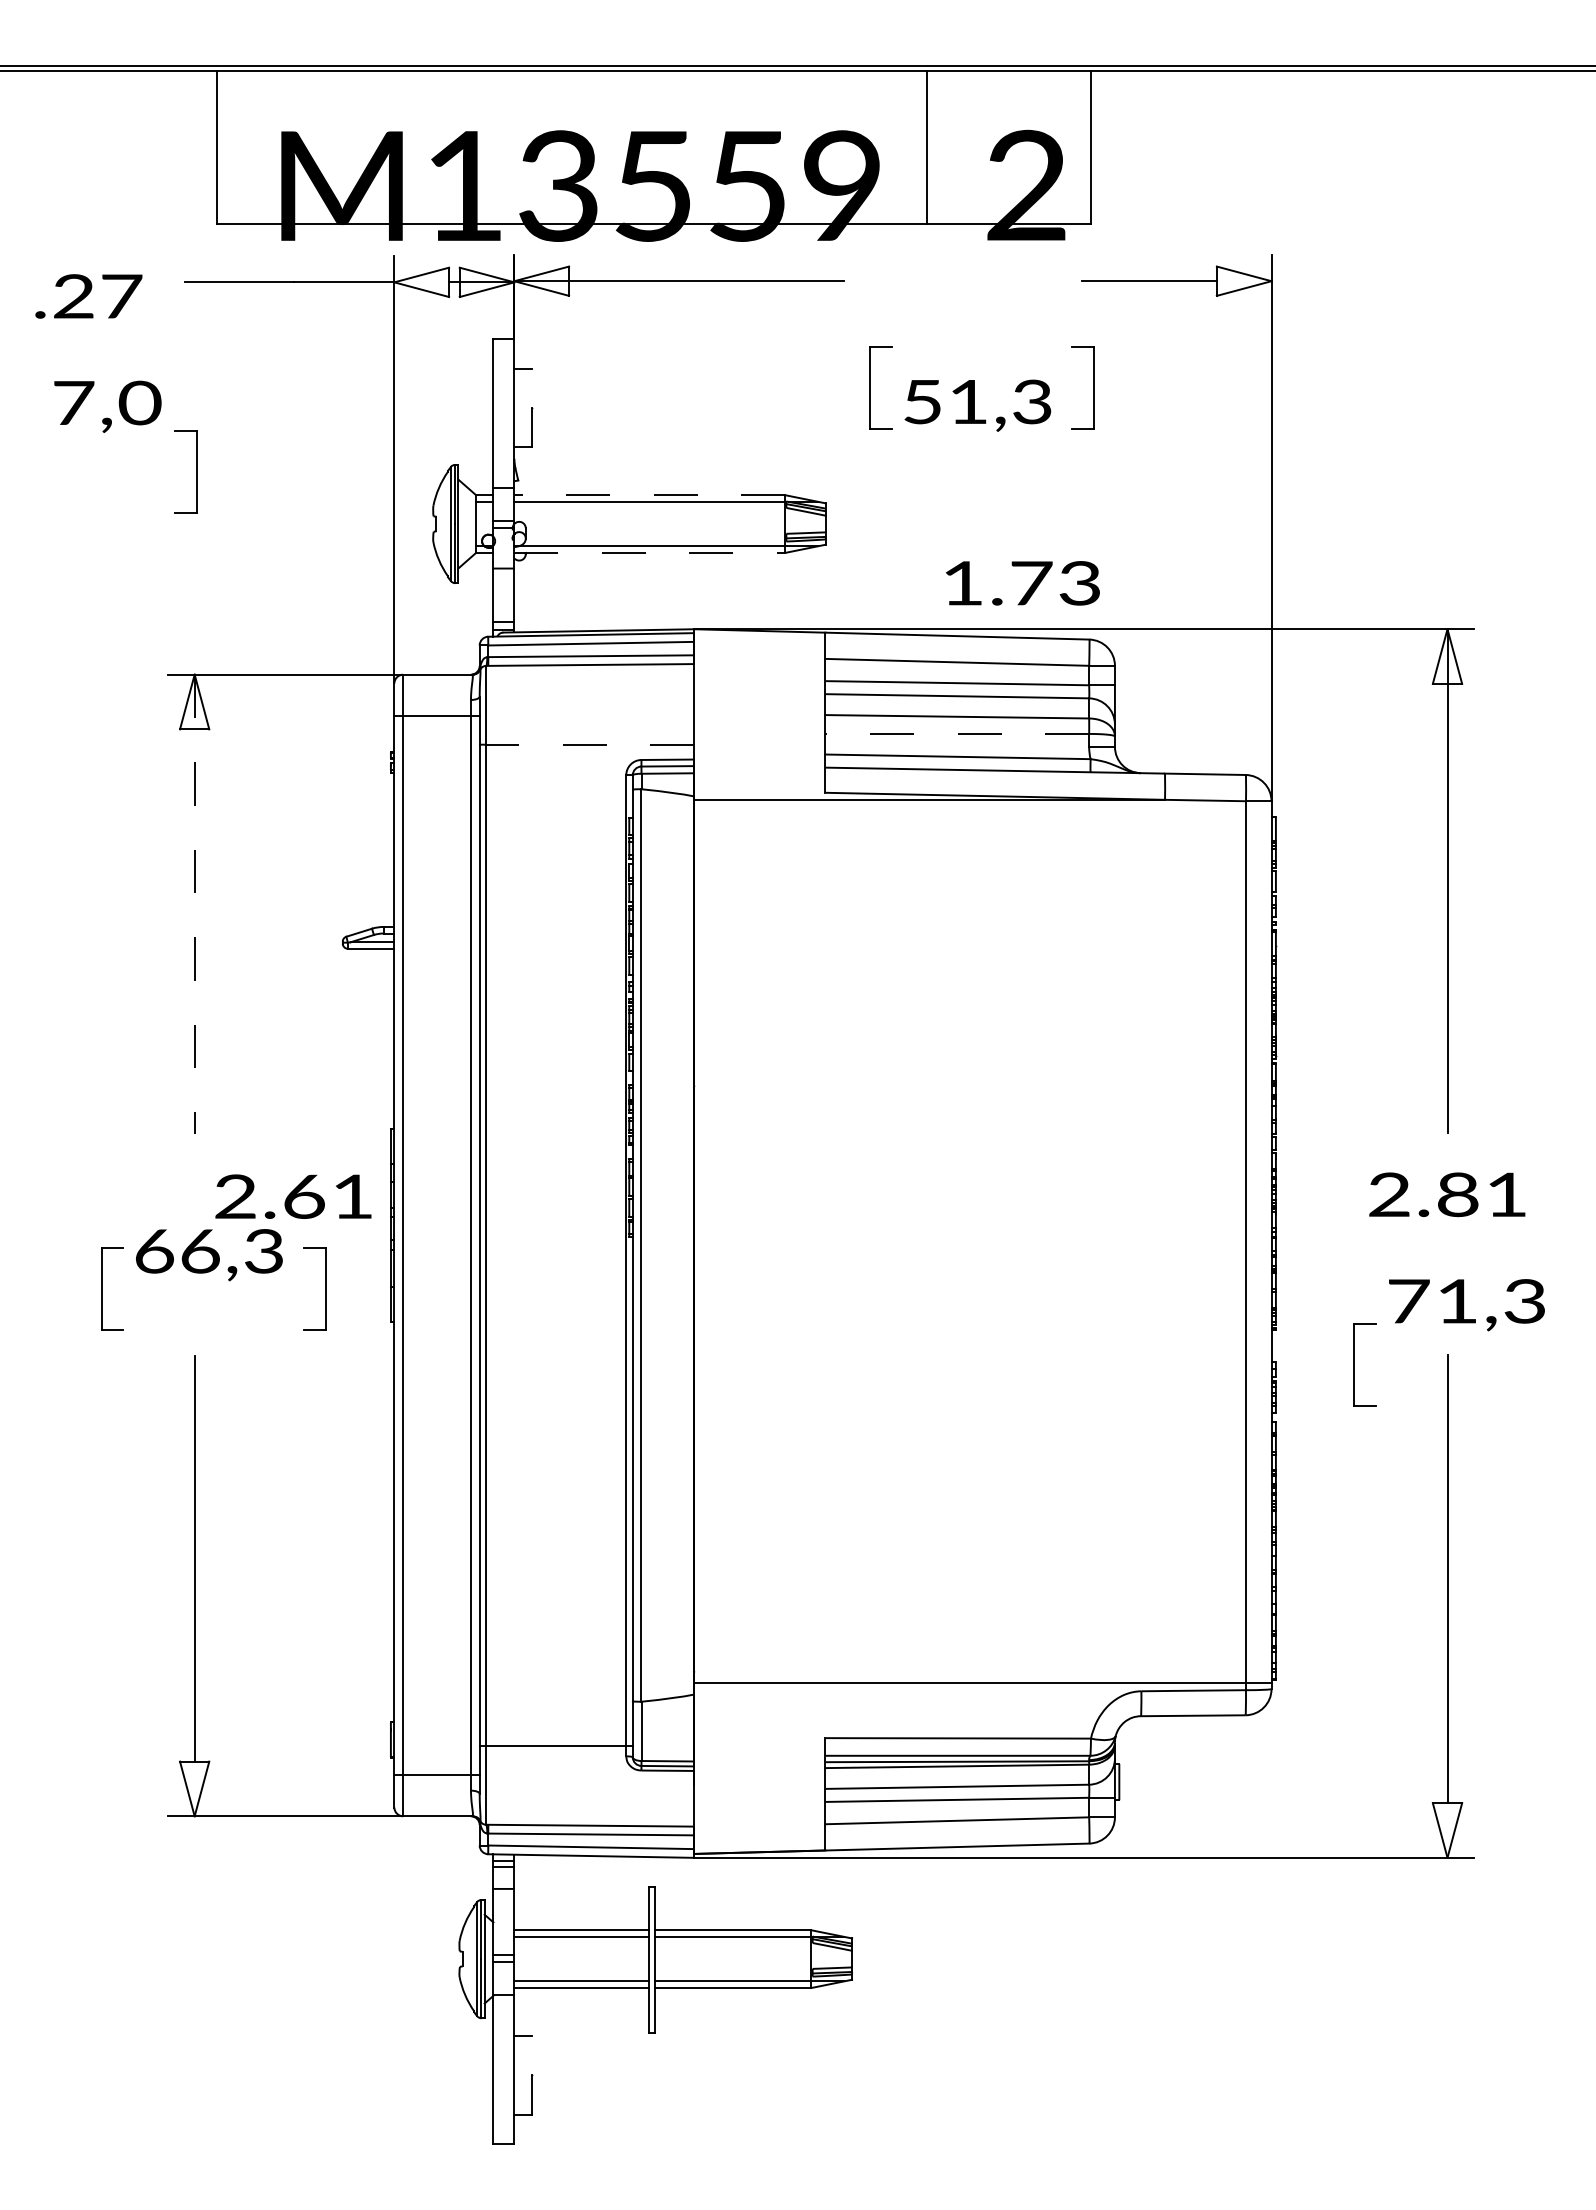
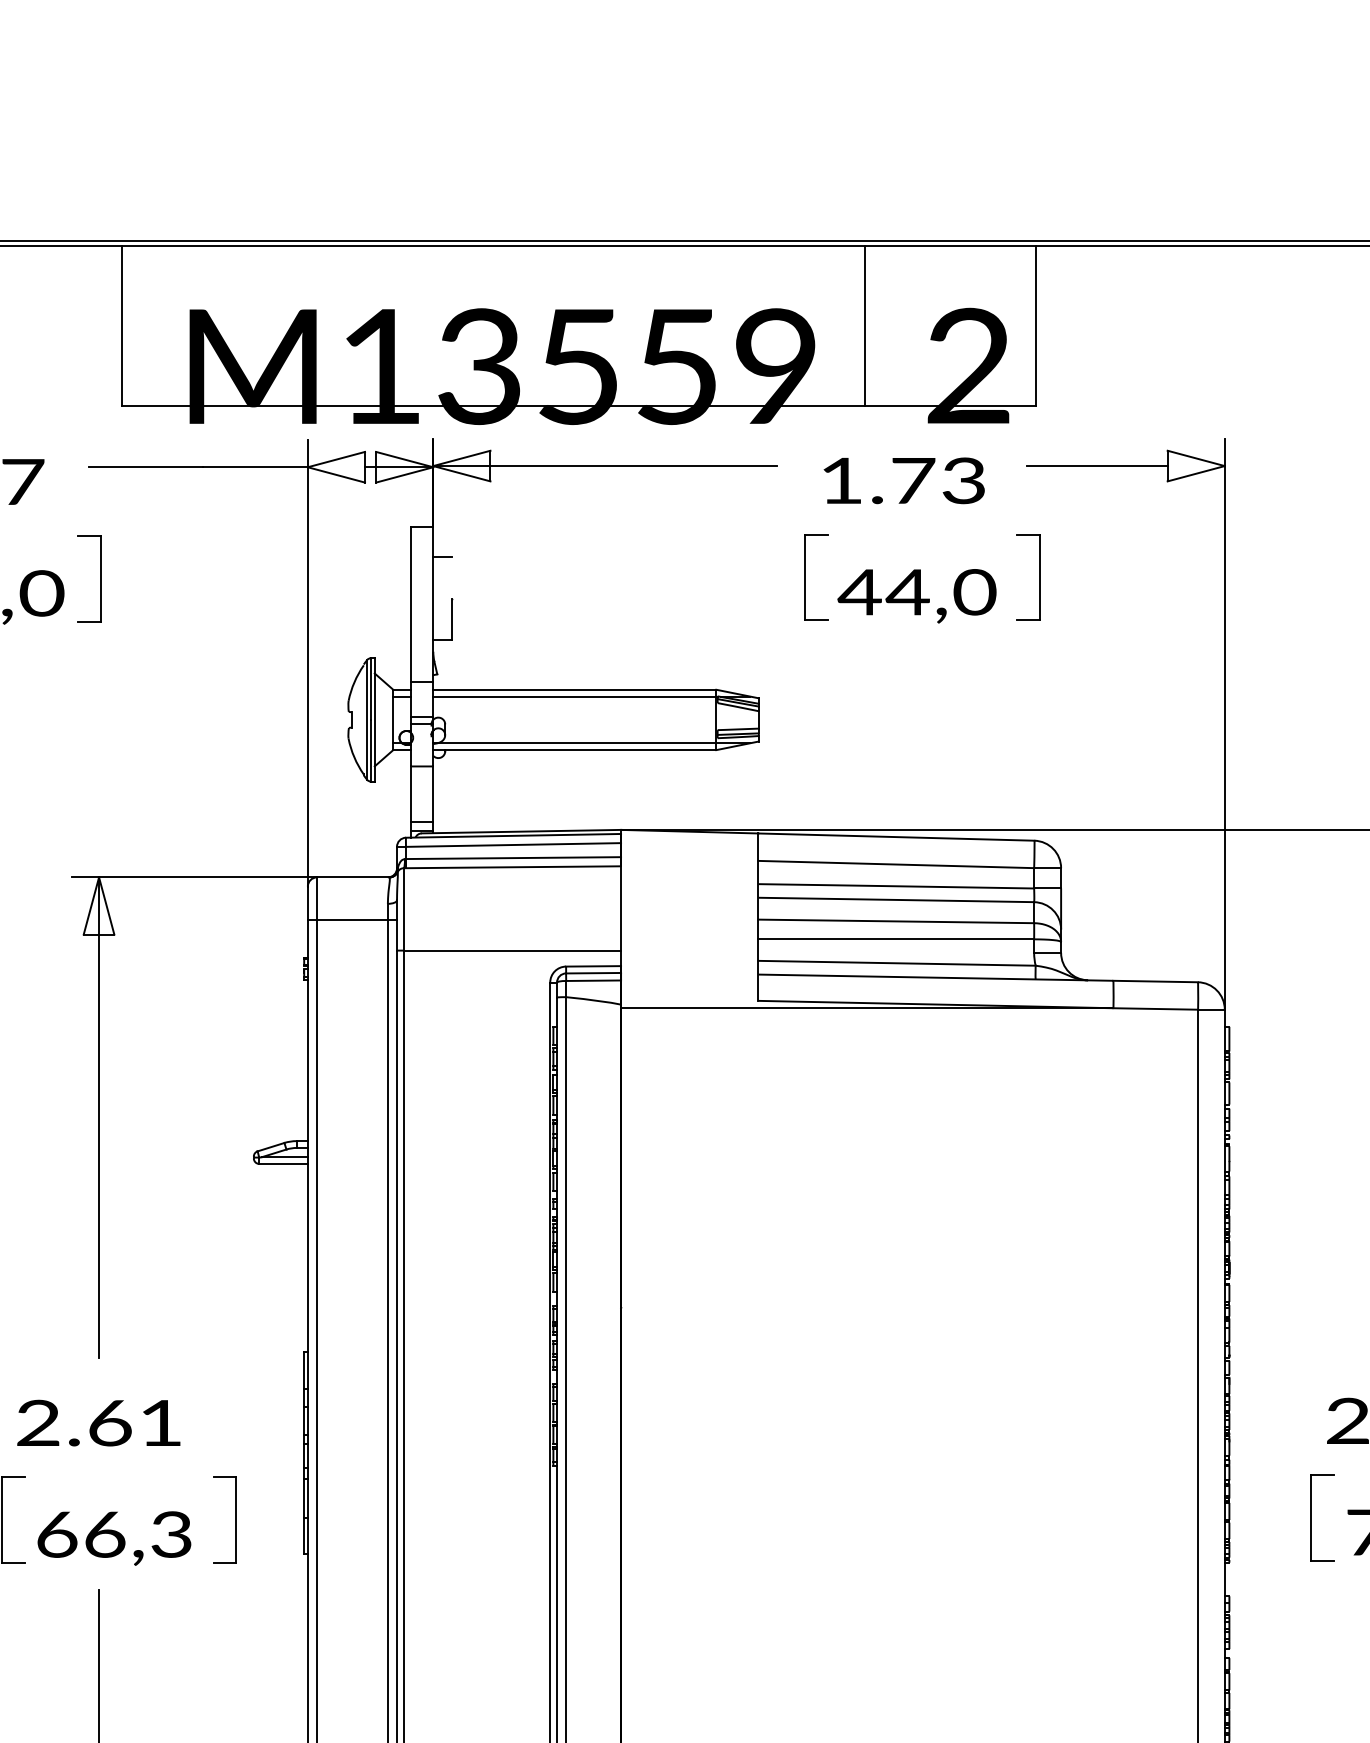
text: (977, 401) -> (917, 591), 51,3 -> 44,0
part: (196, 471) -> (100, 578), moved
line: (649, 495) -> (574, 690), dashed -> solid
line: (650, 552) -> (575, 749), dashed -> solid
text: (1022, 583) -> (903, 481), moved
line: (957, 733) -> (896, 938), dashed -> solid
line: (590, 744) -> (512, 950), dashed -> solid
line: (194, 904) -> (98, 1117), dashed -> solid
text: (293, 1196) -> (98, 1422), moved
text: (209, 1255) -> (114, 1538), moved
part: (1354, 1364) -> (1311, 1516), moved

